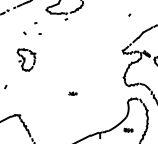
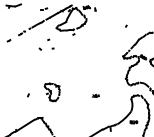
part: (25, 60) -> (51, 92), moved
part: (72, 93) -> (95, 95), moved

